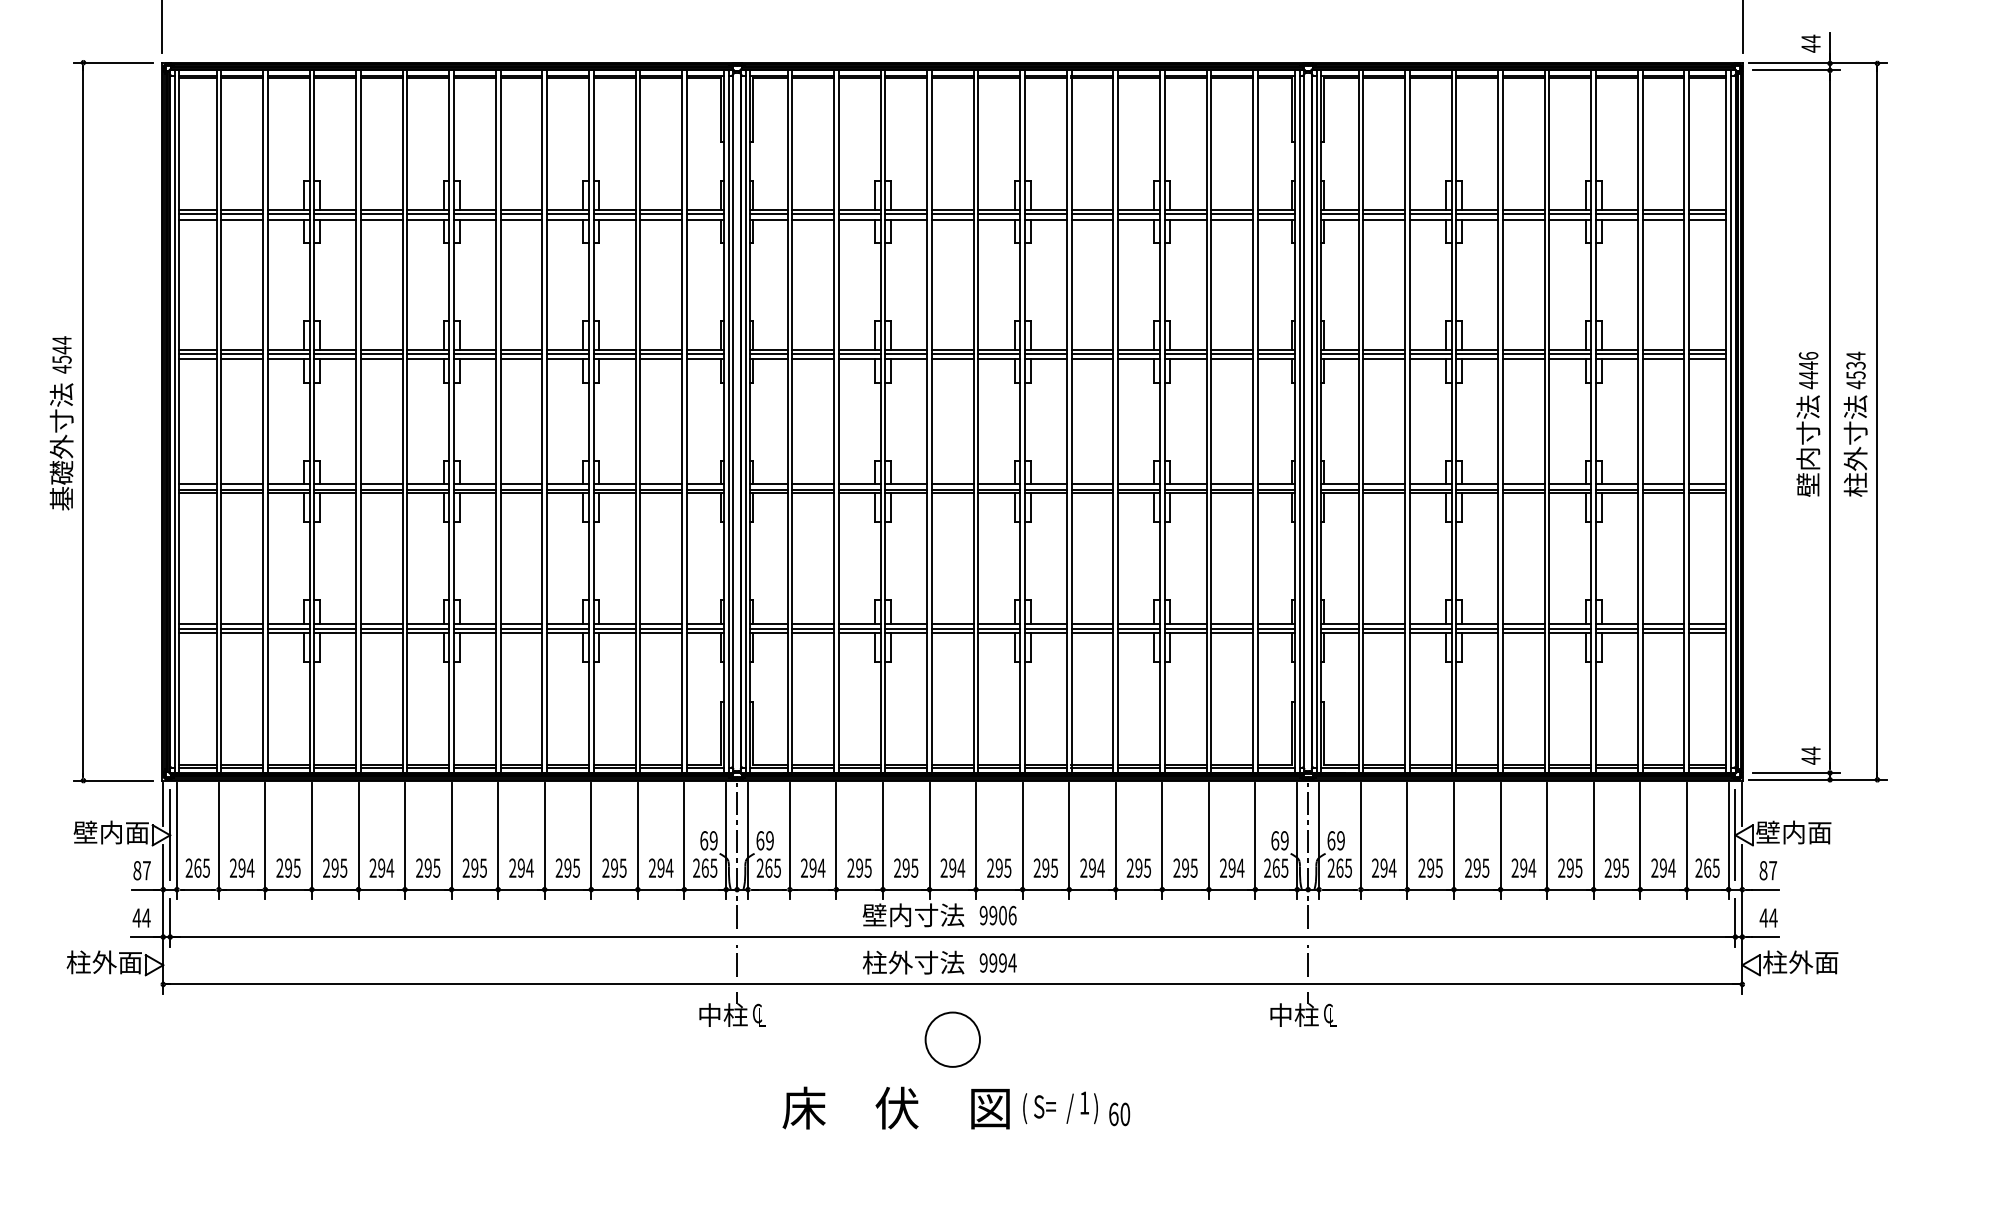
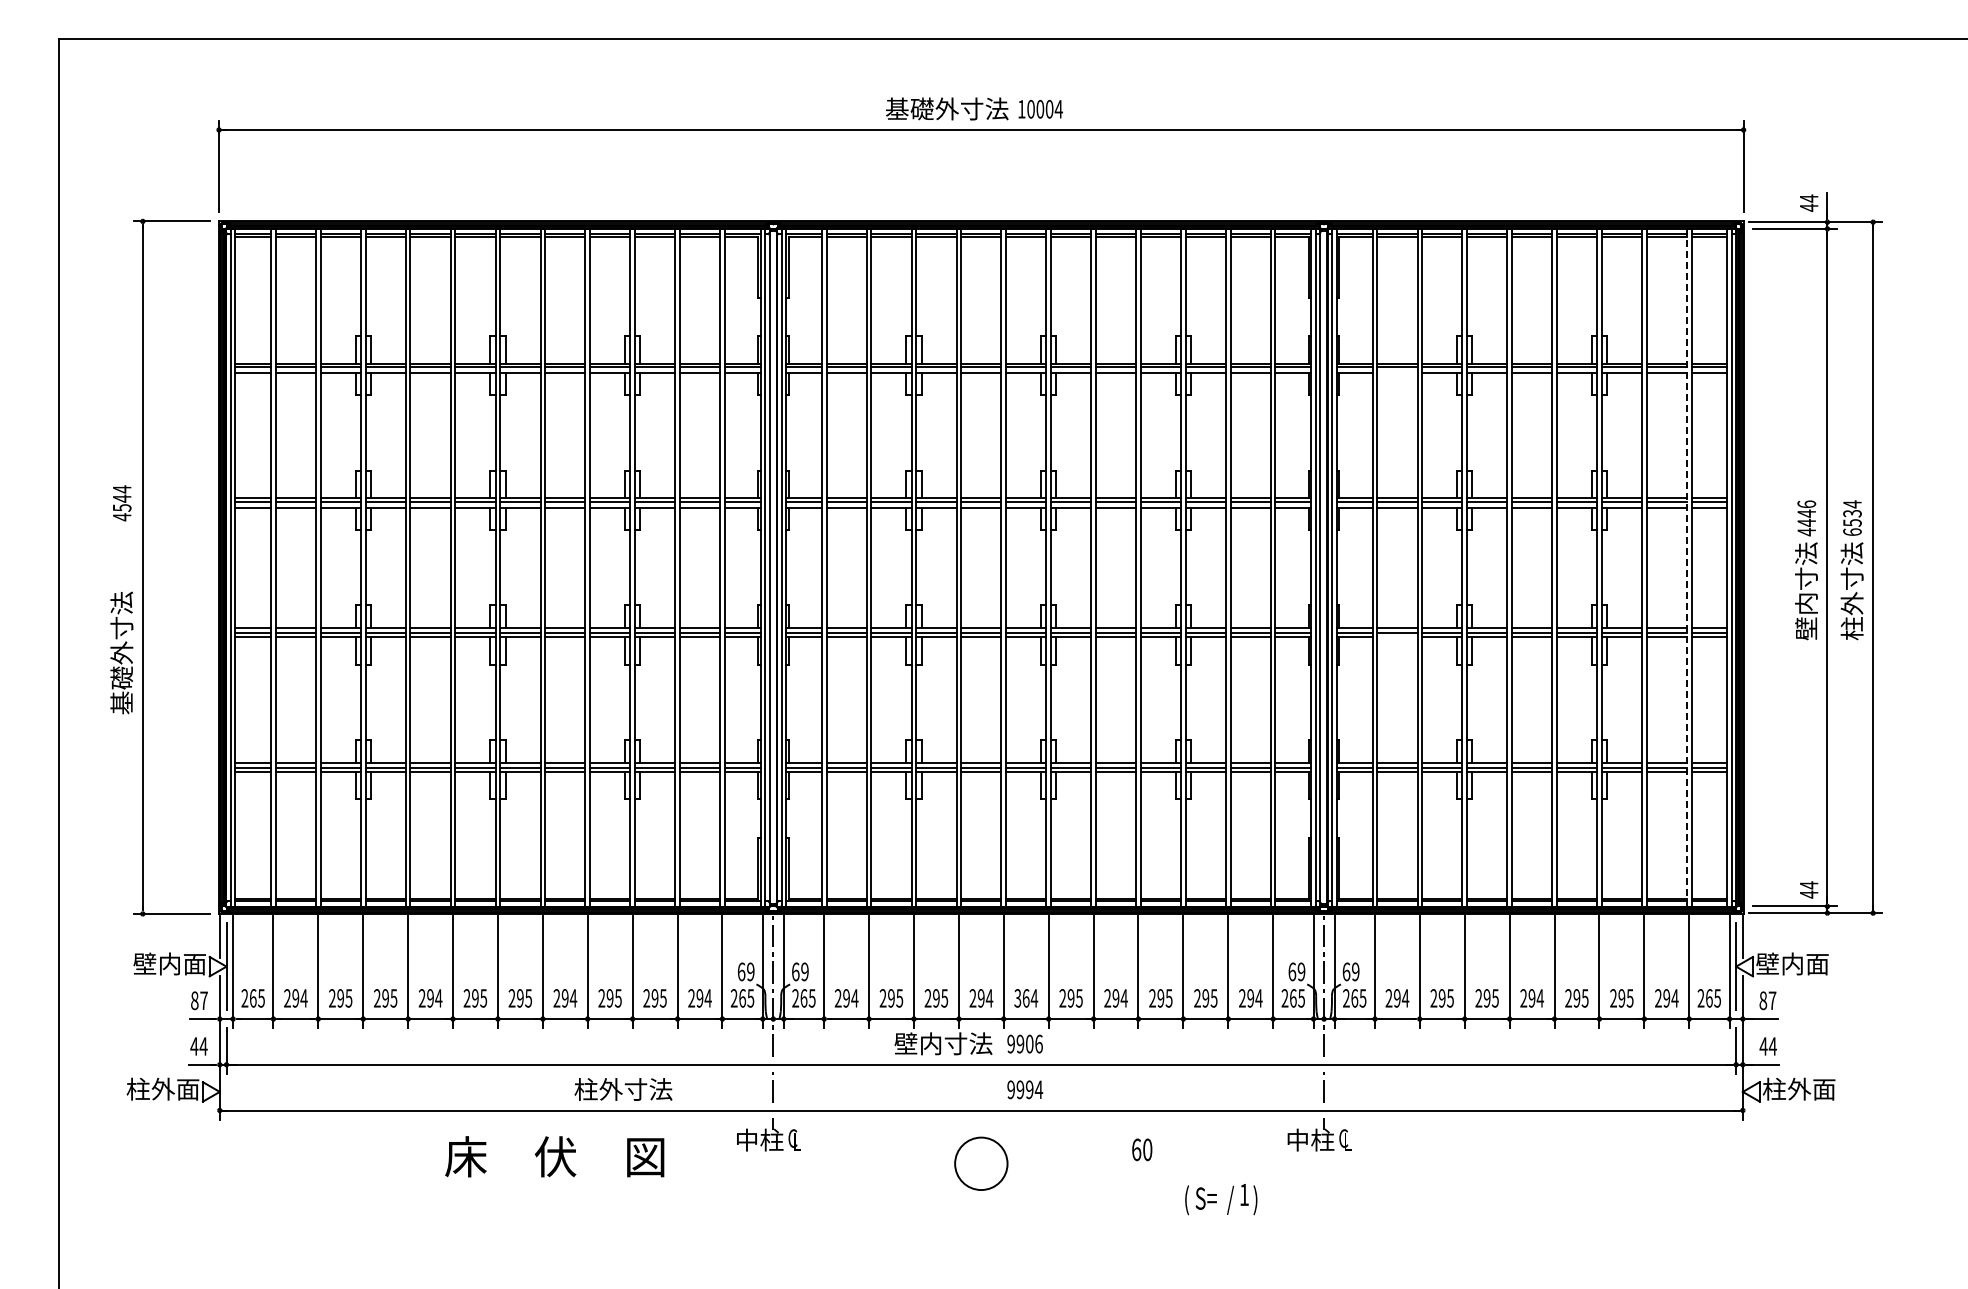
line: (1384, 219) -> (1397, 372), removed
text: (1856, 385) -> (1852, 532), 4534 -> 6534
line: (1683, 422) -> (1686, 568), solid -> dashed
text: (61, 446) -> (121, 652), moved
line: (1384, 493) -> (1397, 636), removed
text: (999, 868) -> (1026, 998), 295 -> 364
text: (913, 962) -> (623, 1089), moved
text: (895, 1107) -> (554, 1156), moved
text: (1060, 1107) -> (1221, 1199), moved
text: (1119, 1114) -> (1142, 1149), moved

